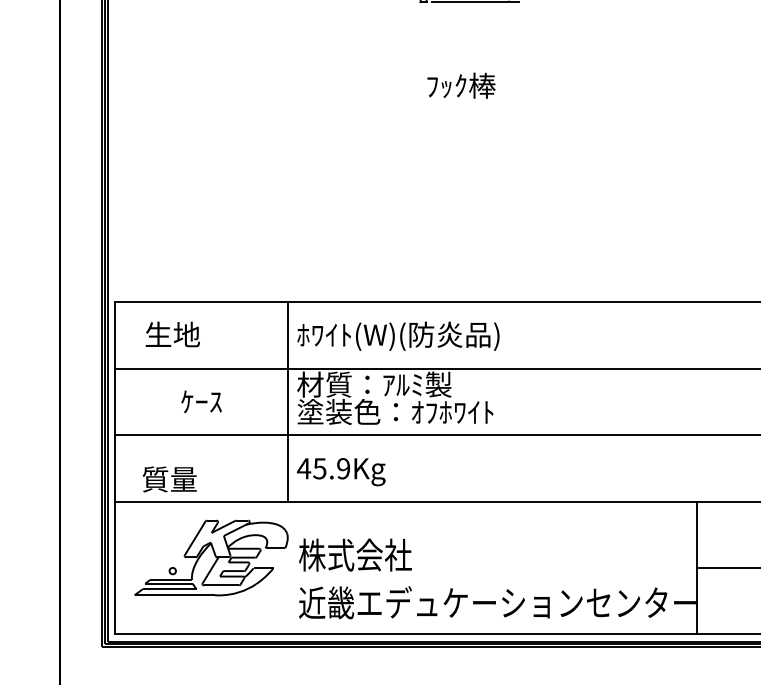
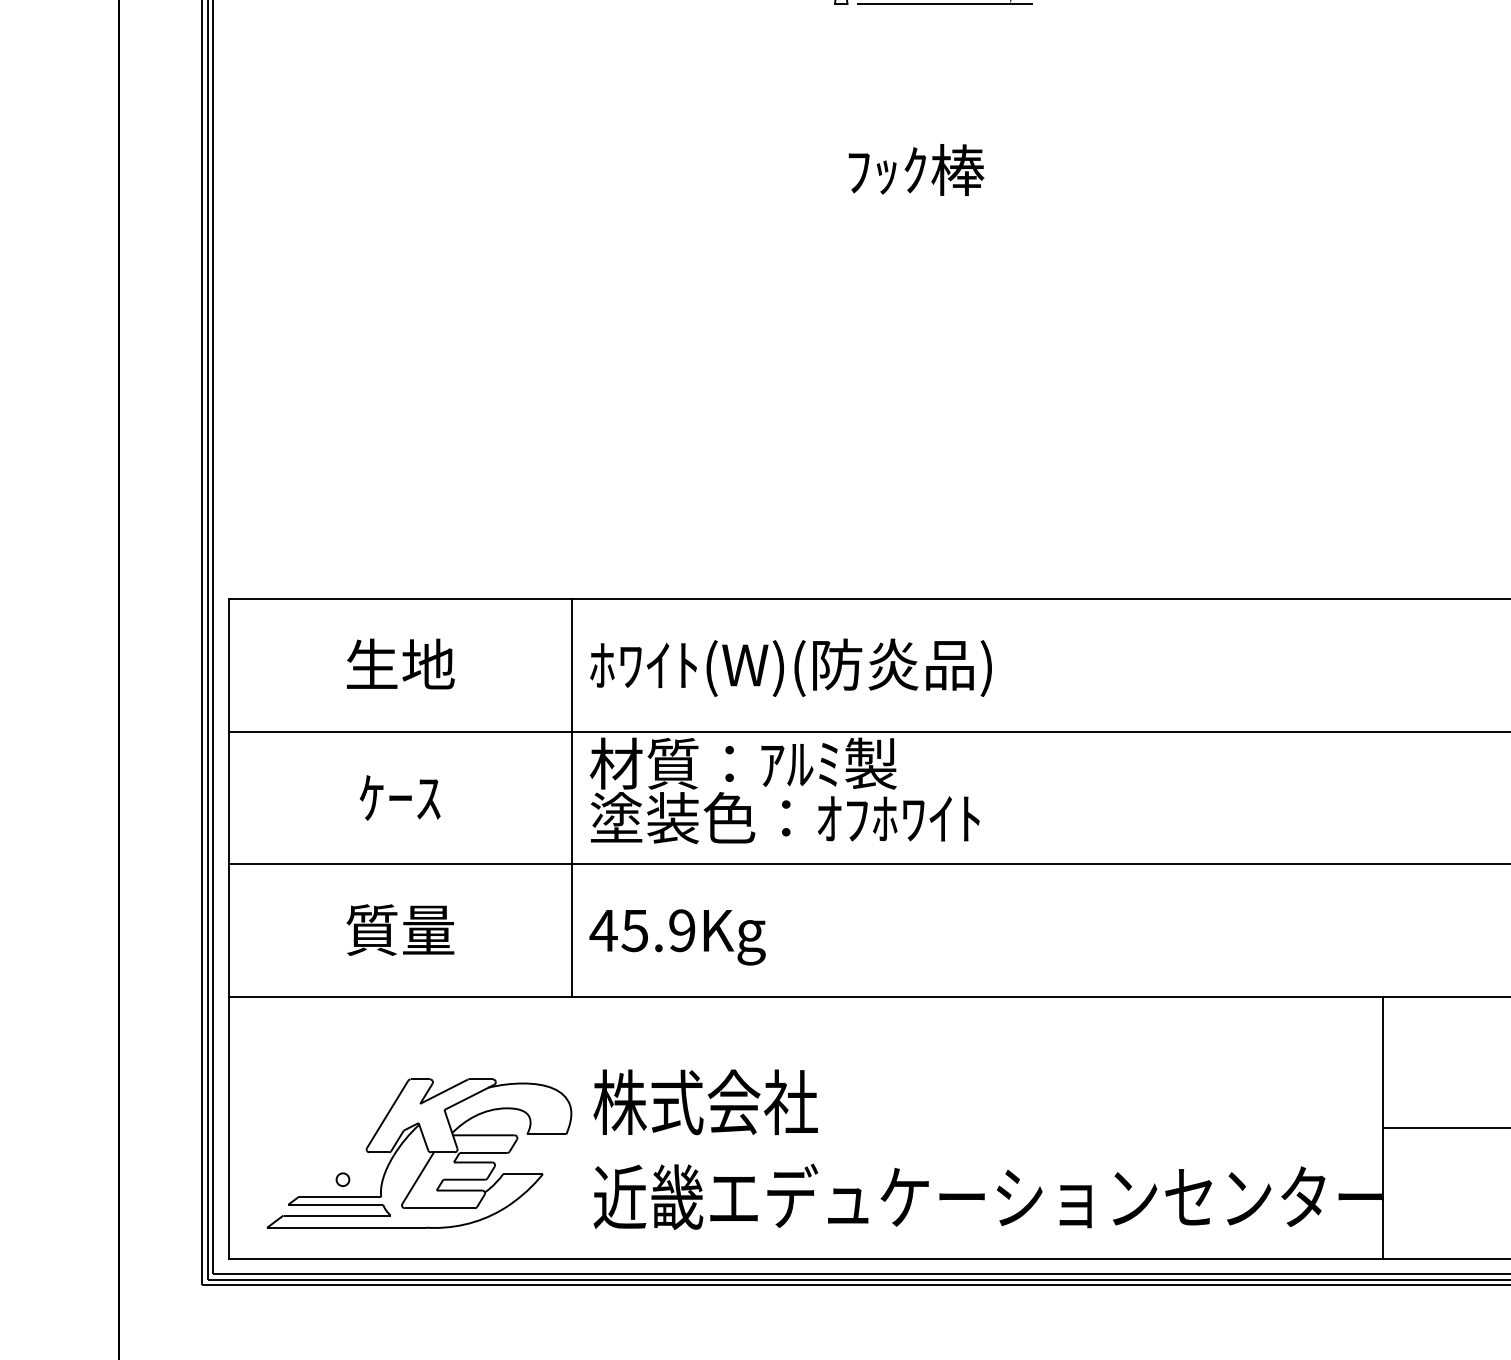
text: (172, 334) -> (399, 664), moved
text: (169, 479) -> (399, 930), moved
part: (211, 557) -> (419, 1152), moved

